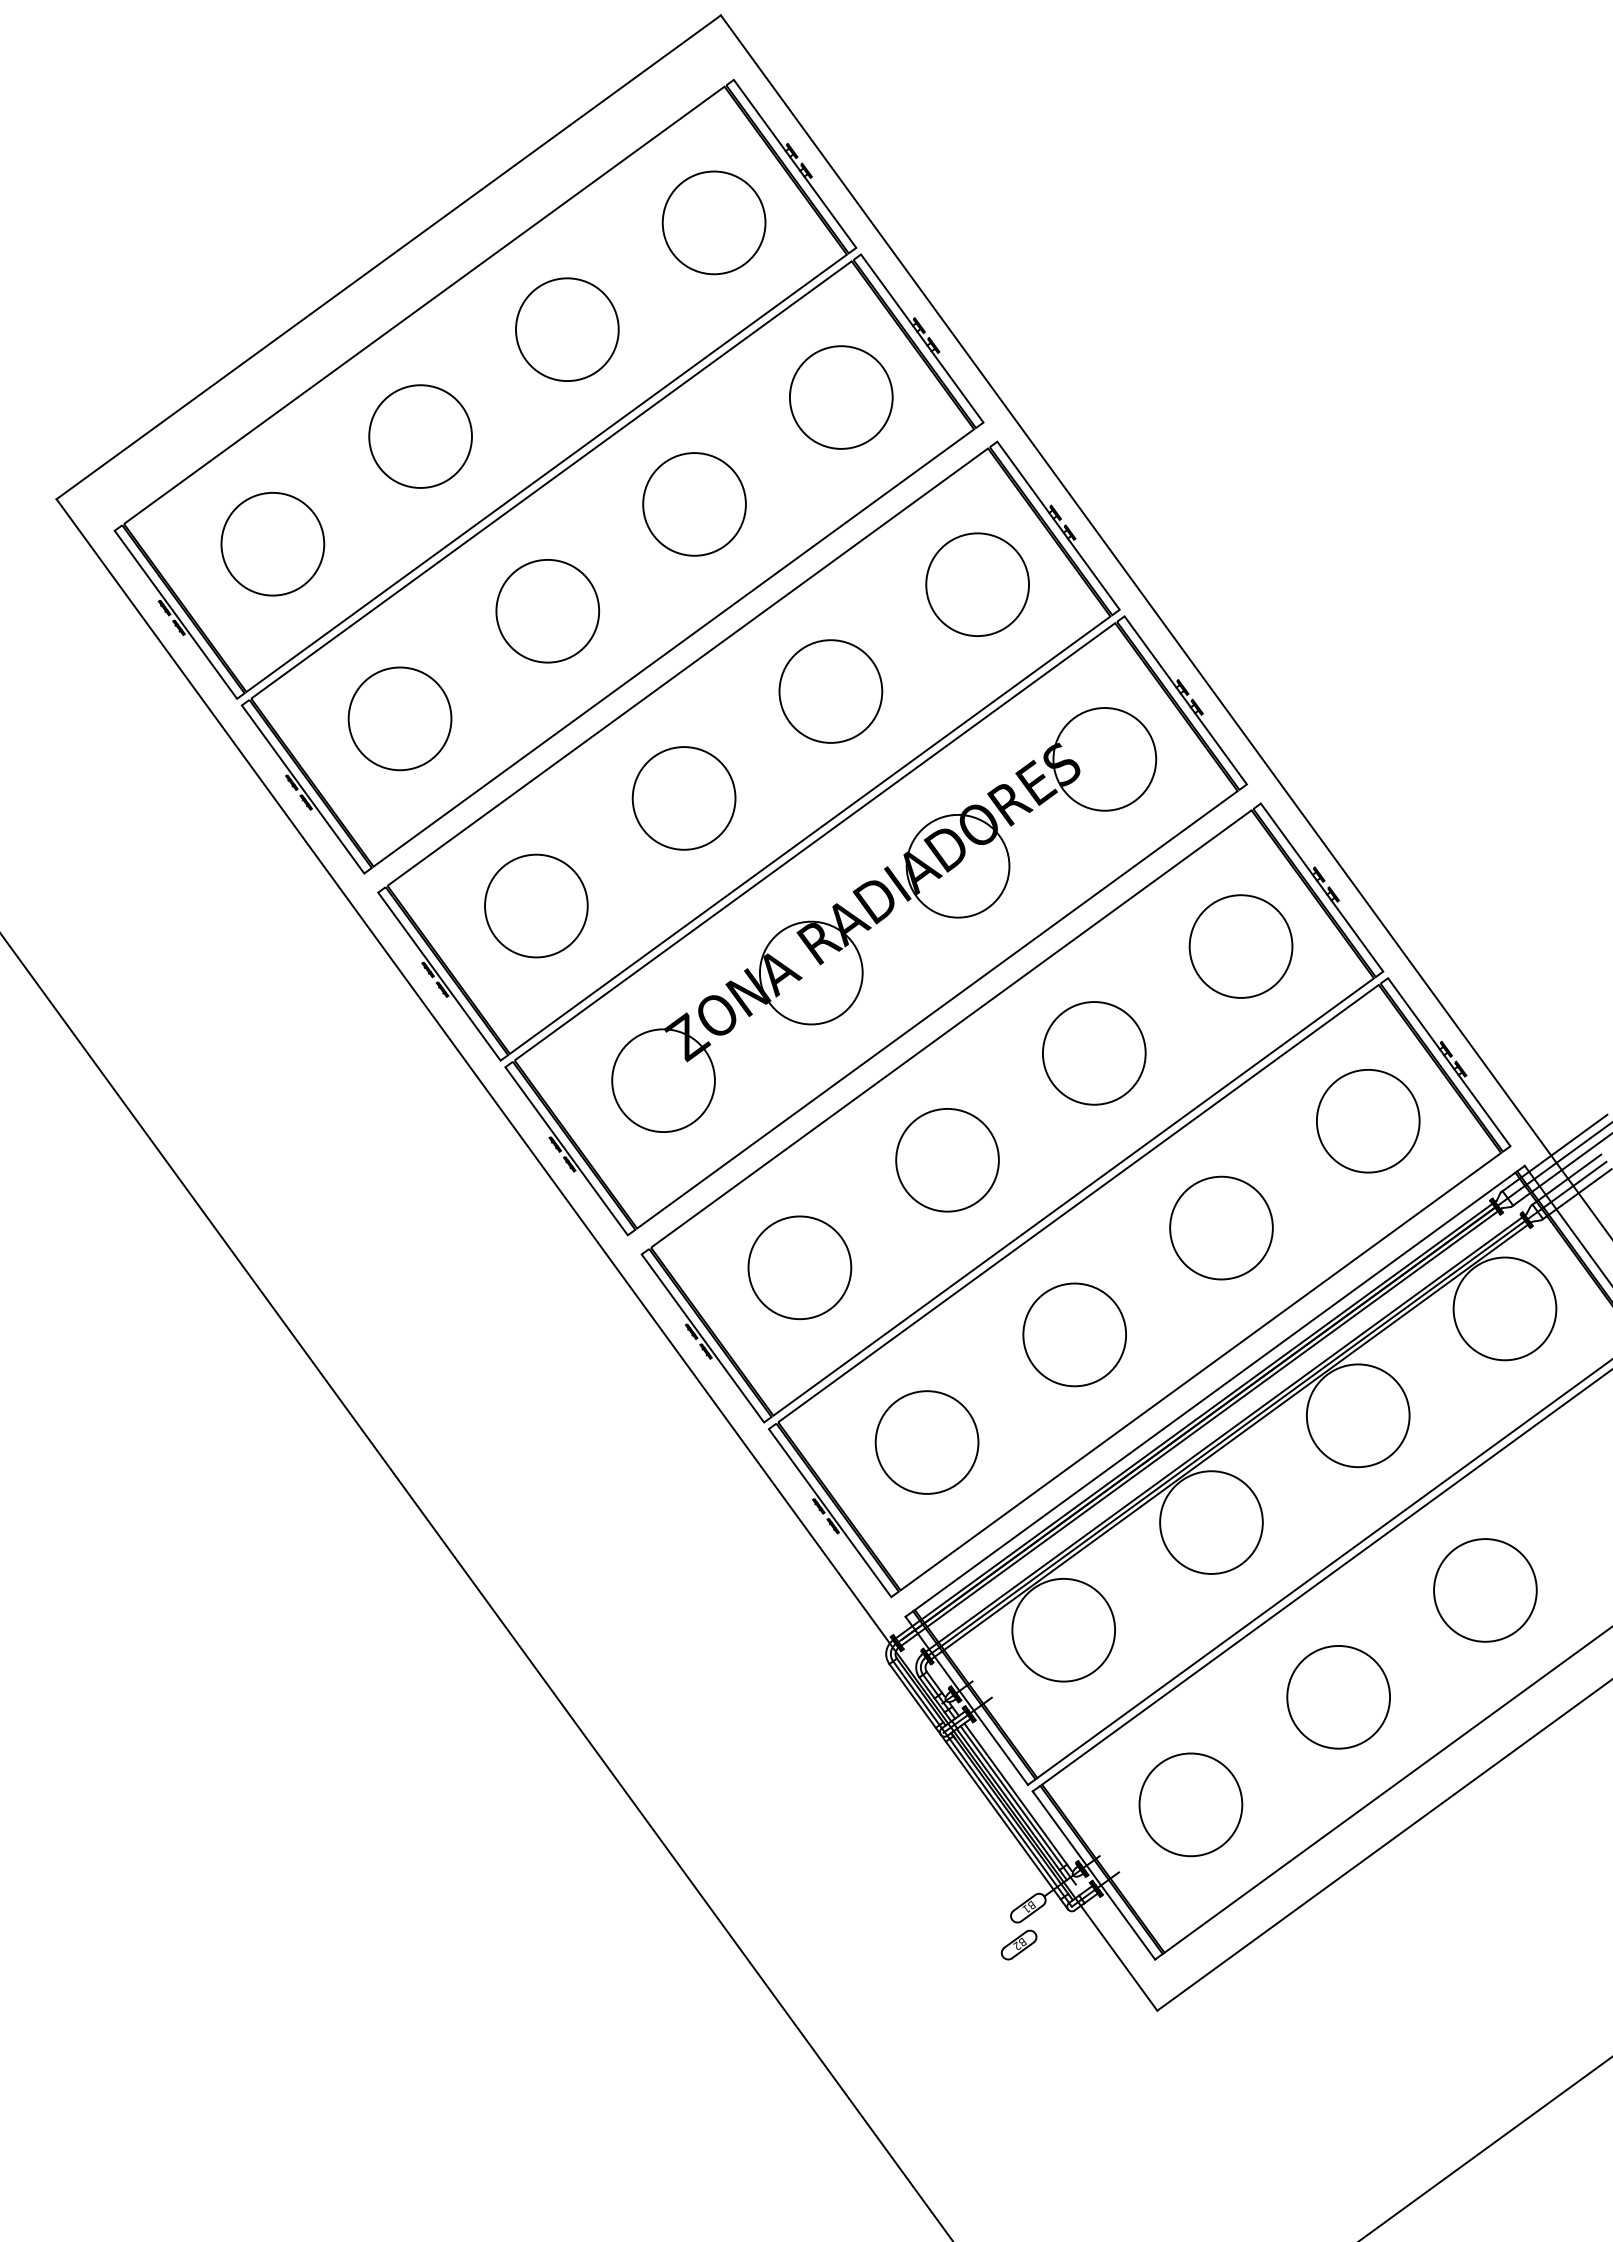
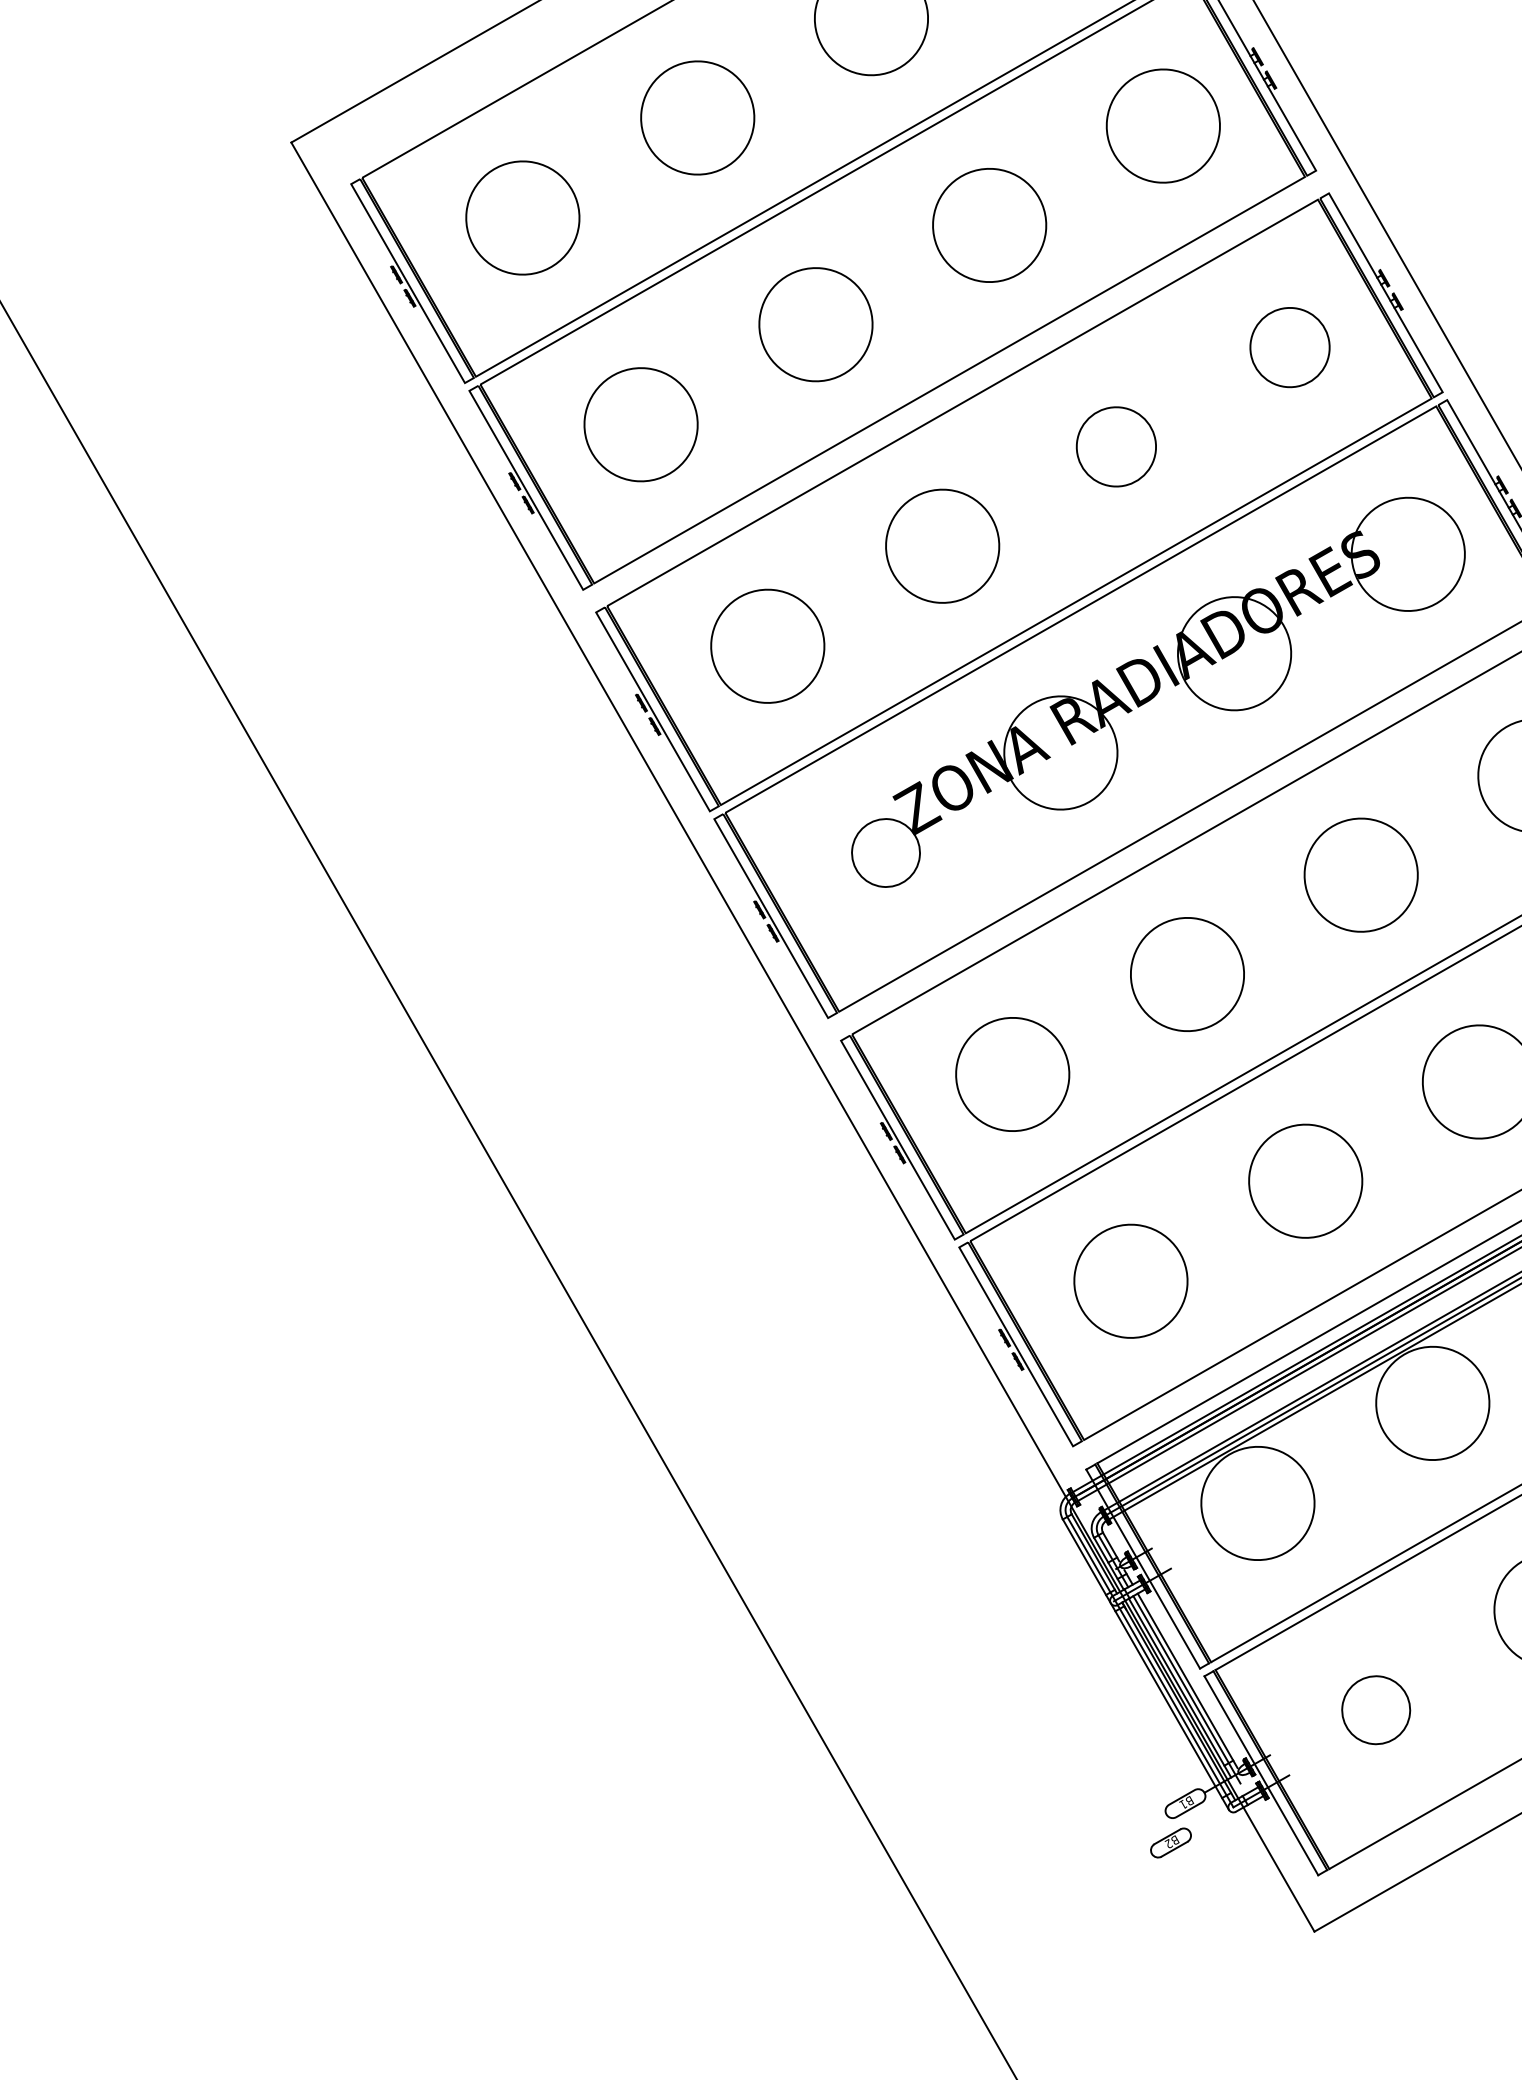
circle: (977, 584) -> (1289, 347), size x0.7
circle: (830, 691) -> (1115, 446), size x0.7
circle: (663, 1080) -> (885, 852), size x0.6
circle: (1190, 1804) -> (1375, 1709), size x0.6

